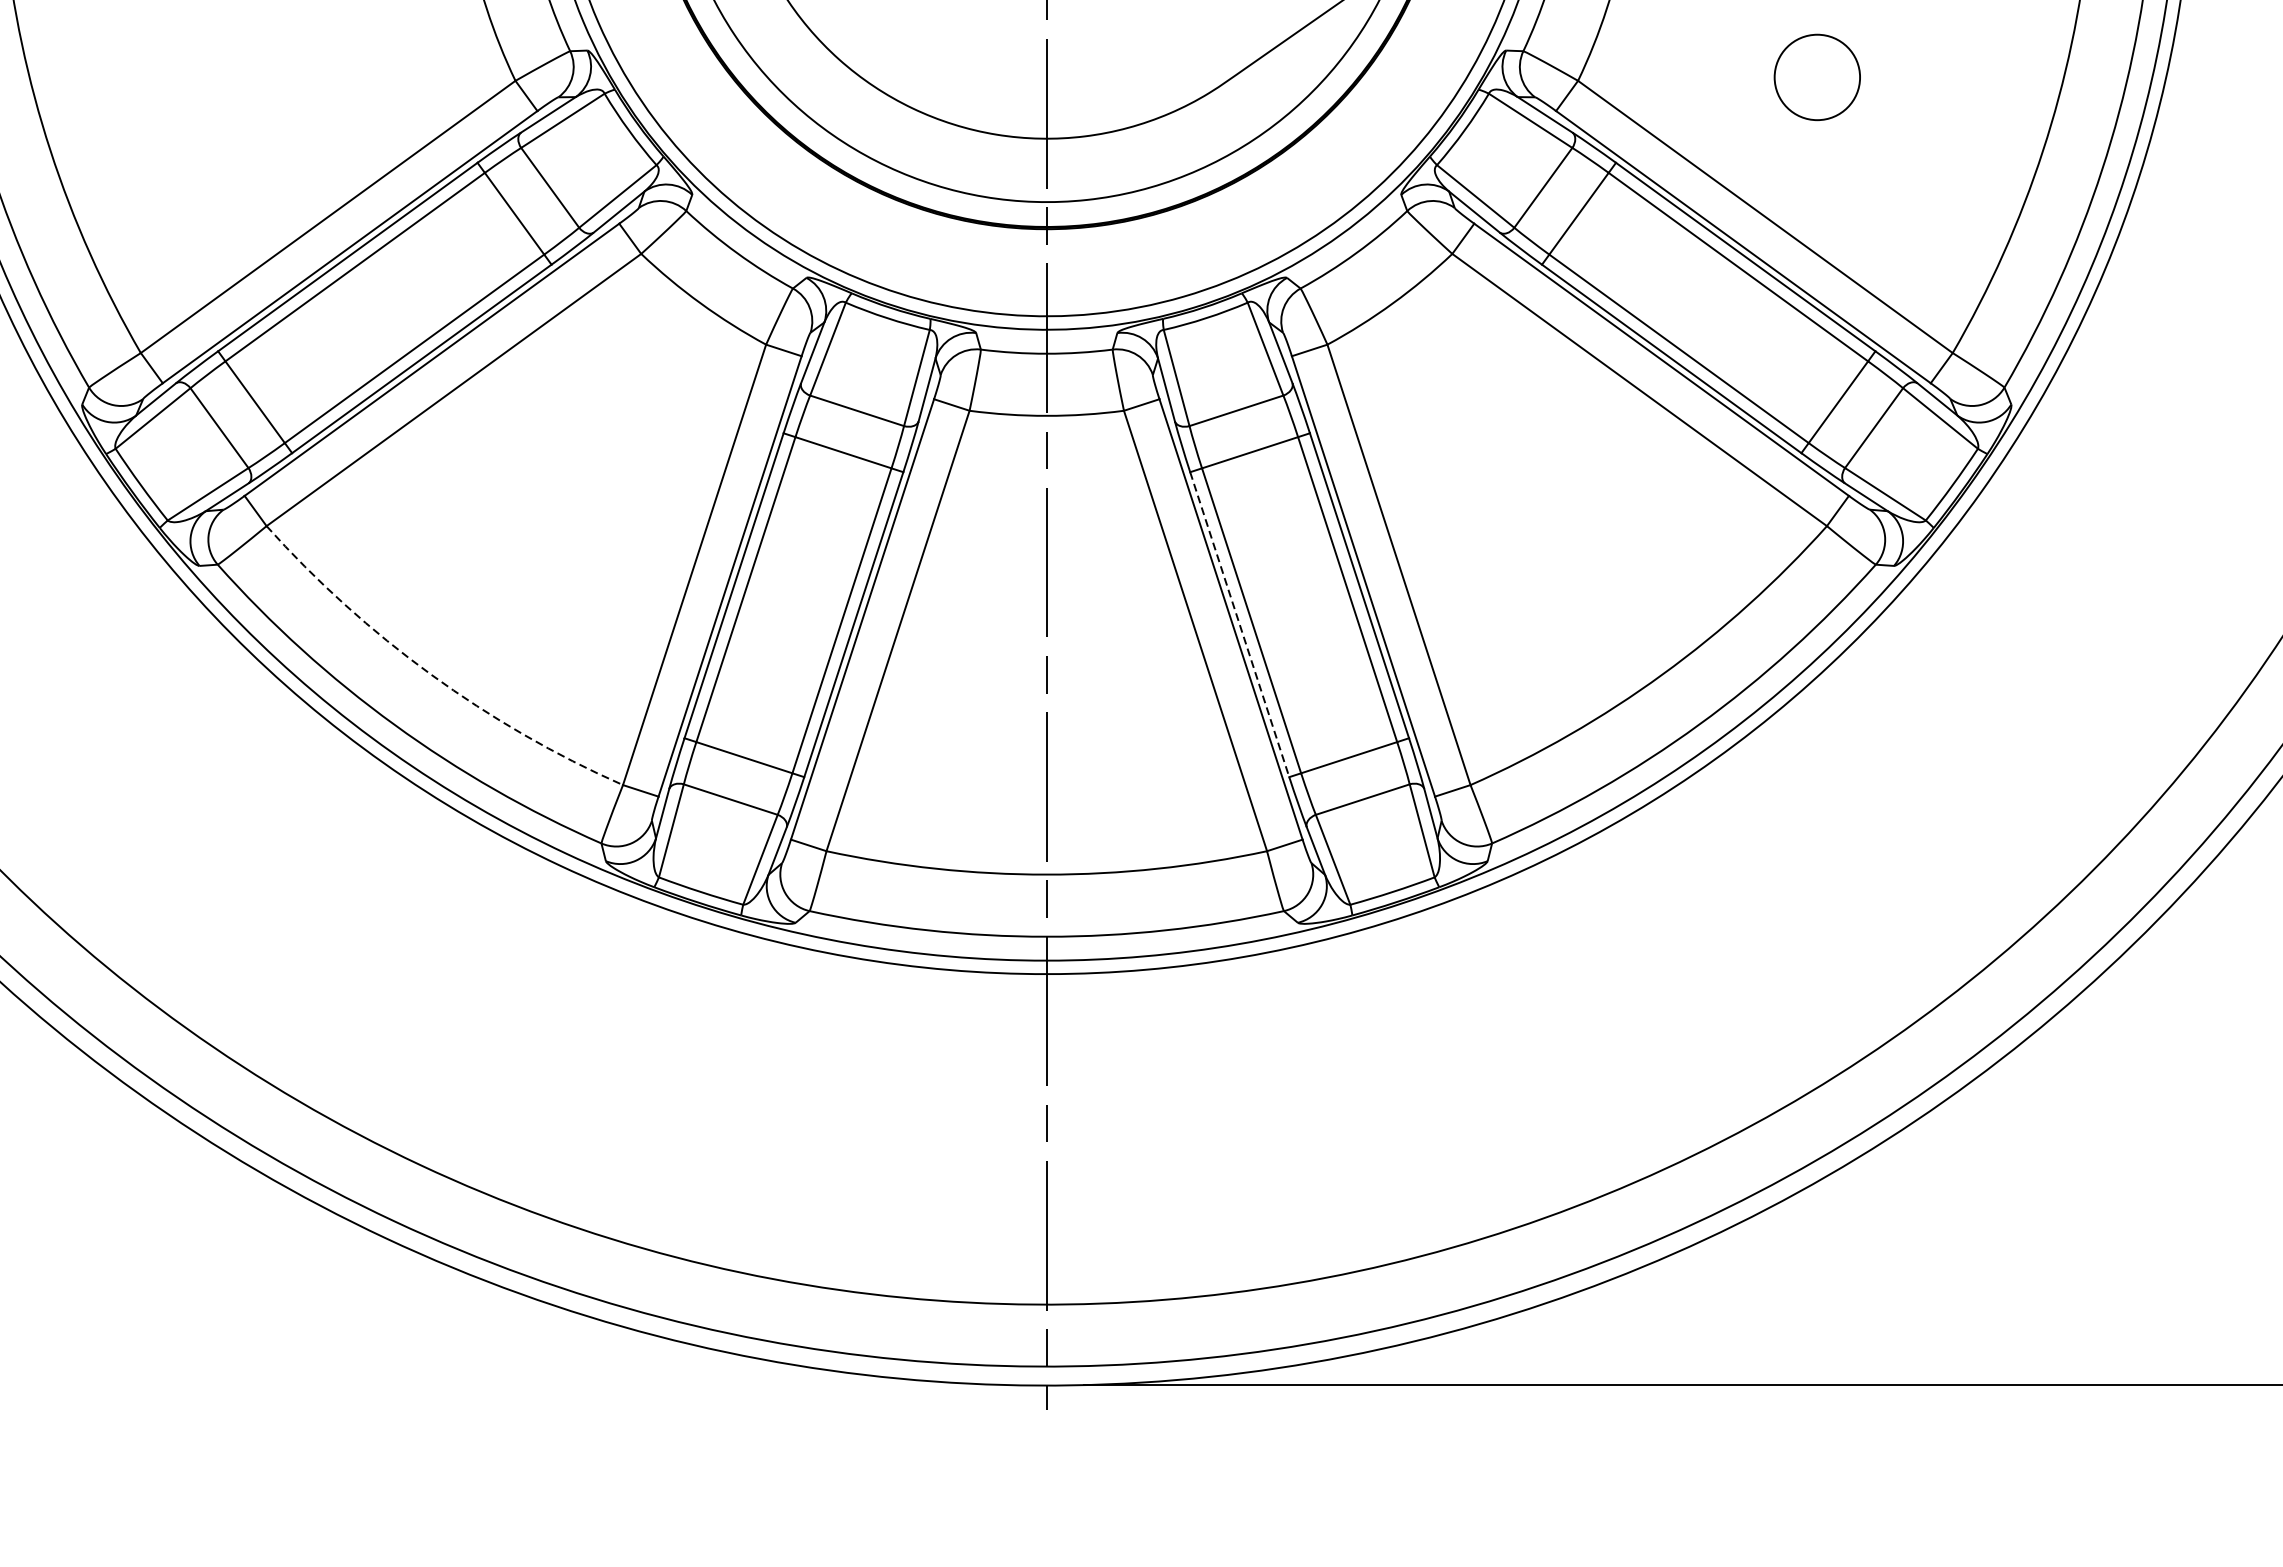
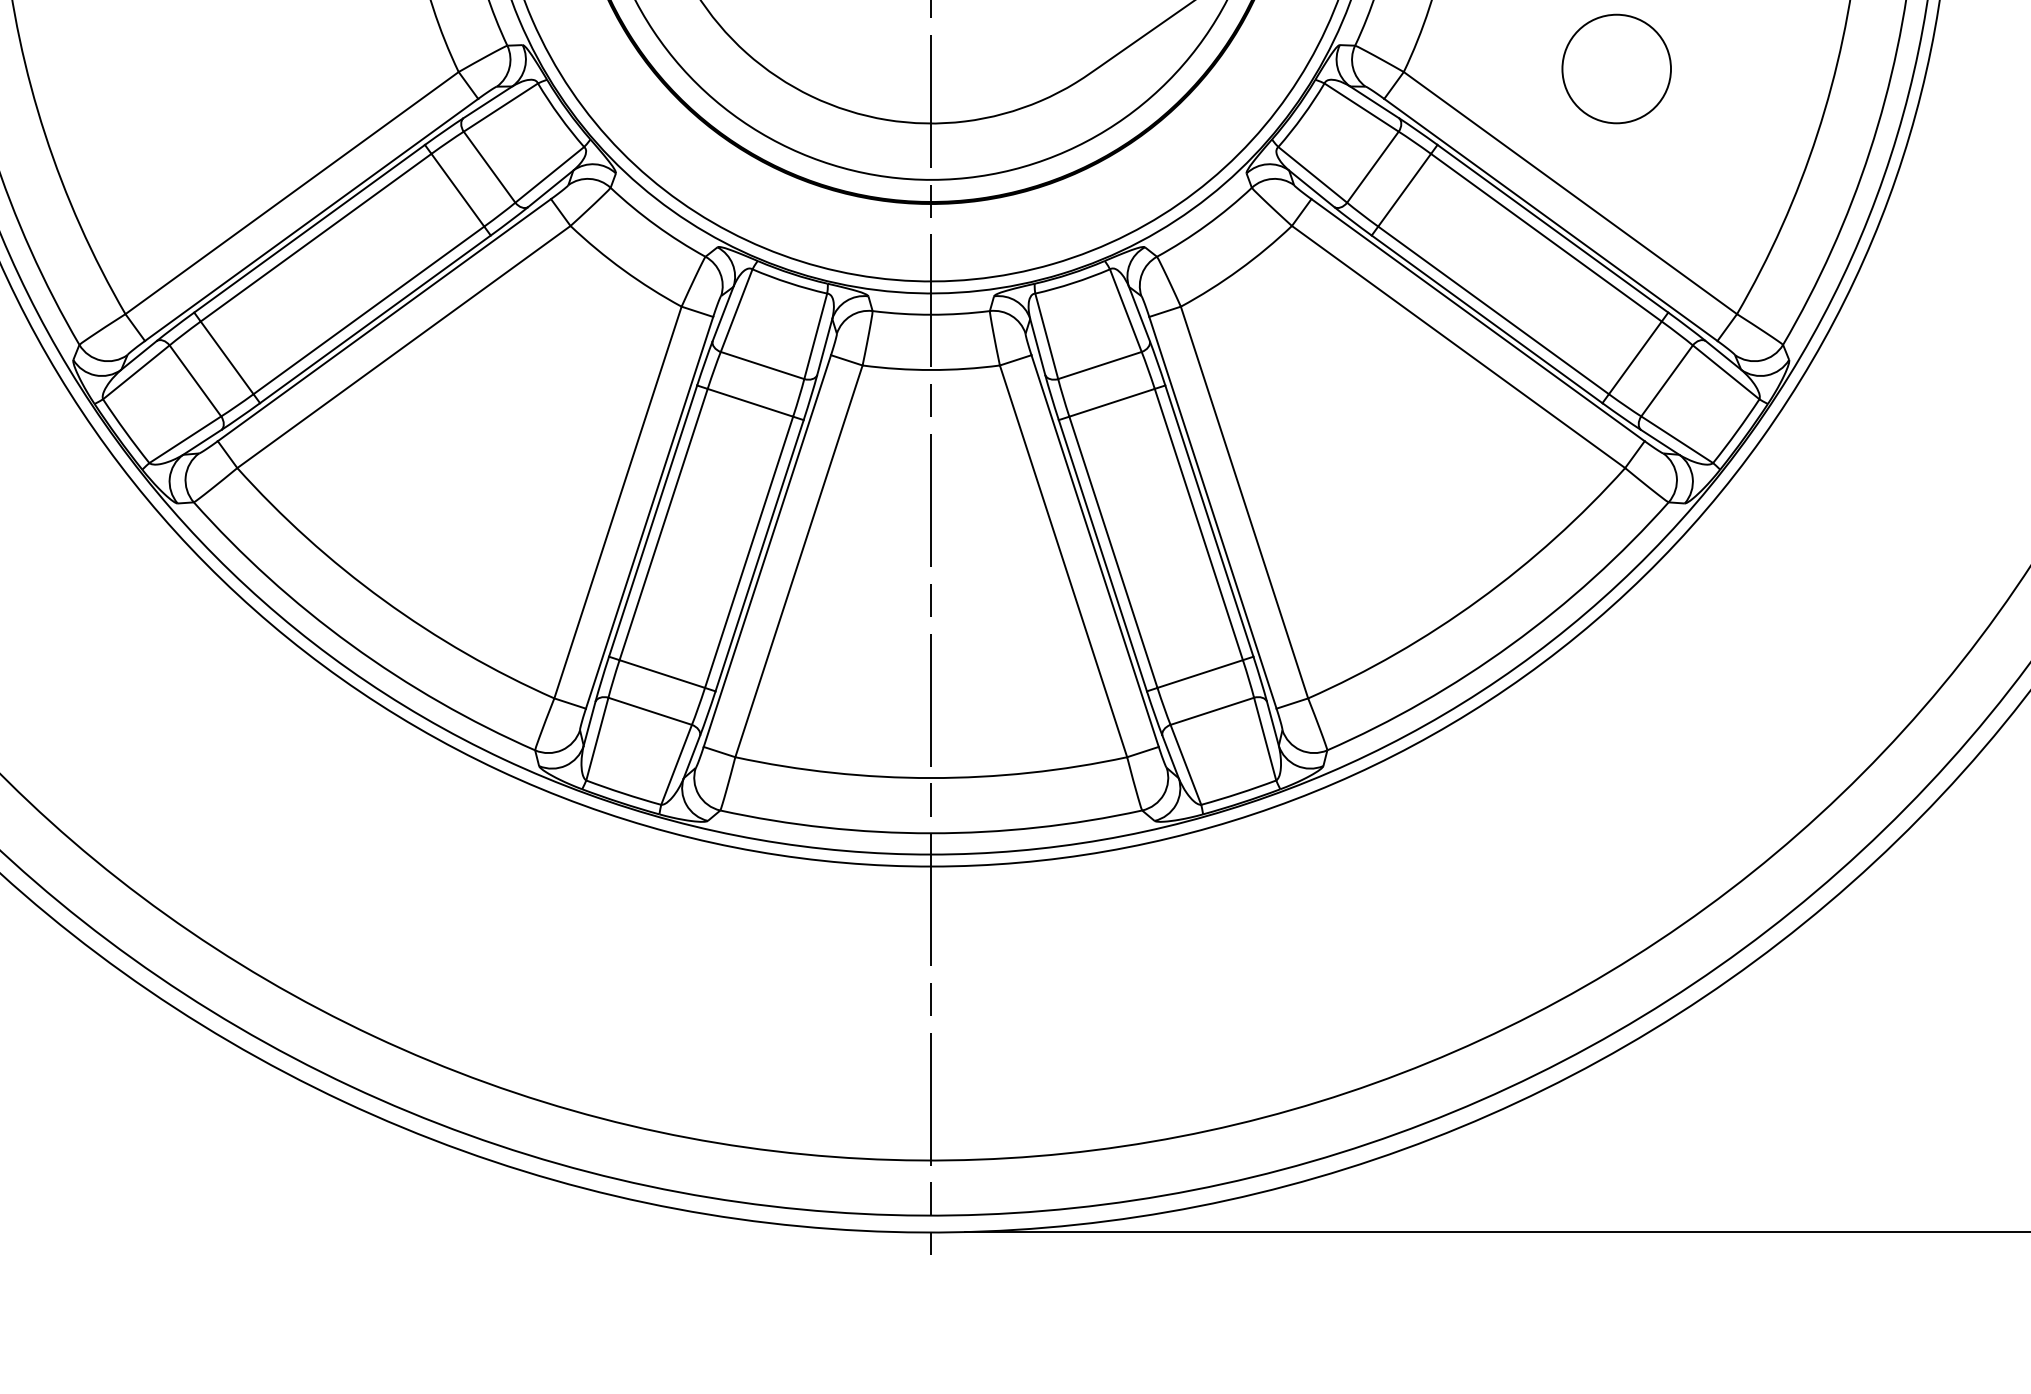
circle: (1817, 76) -> (1616, 68), size x1.43
line: (1239, 624) -> (1102, 555), dashed -> solid
arc: (430, 675) -> (383, 600), dashed -> solid

